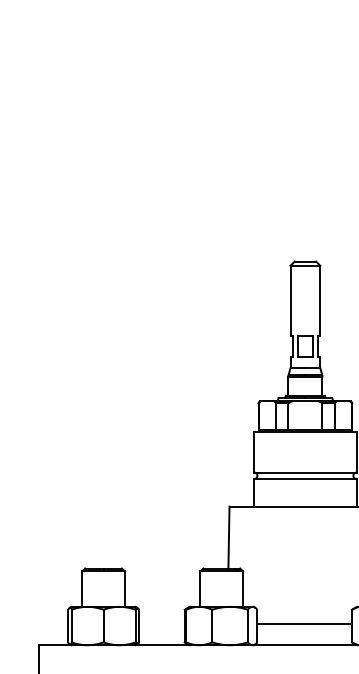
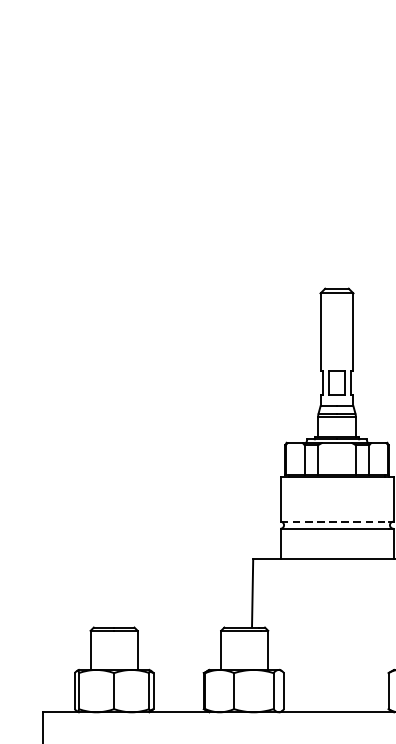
line: (303, 472) -> (334, 521), solid -> dashed
line: (304, 624) -> (336, 689), removed

